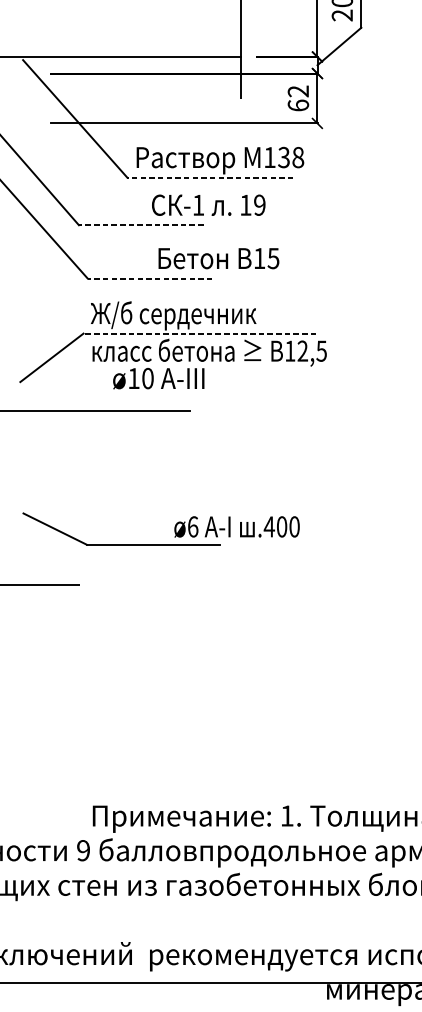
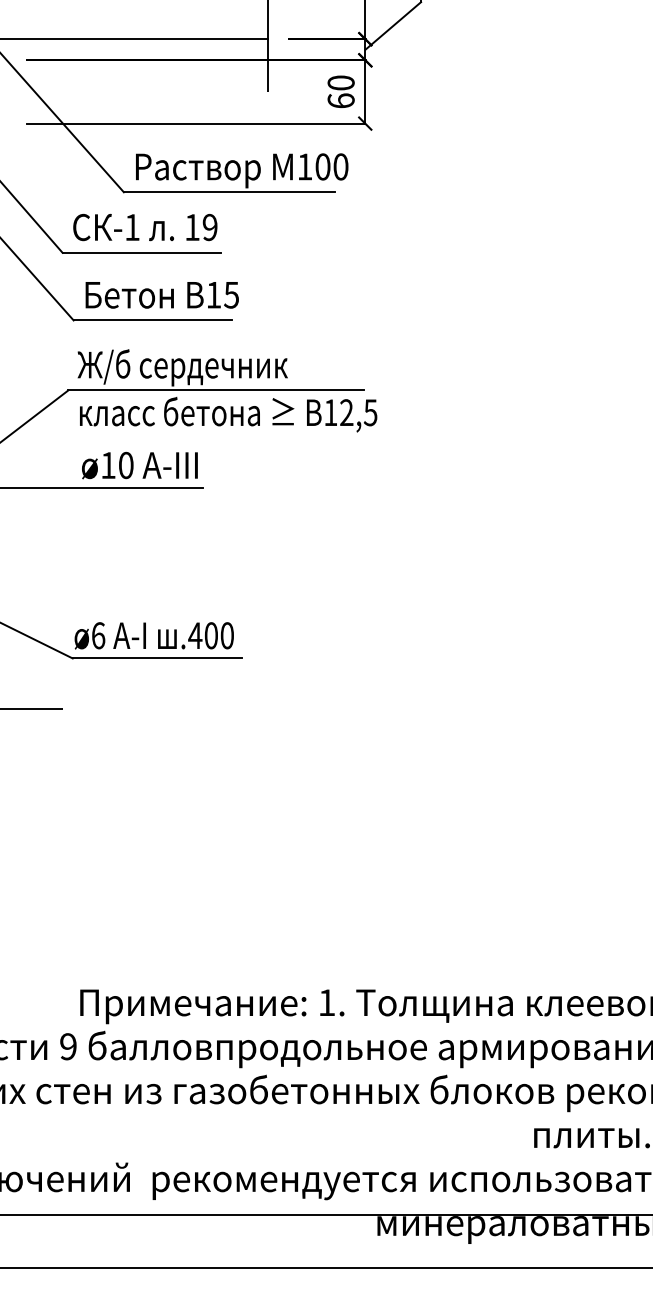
text: (297, 91) -> (340, 82), 62 -> 60
text: (290, 157) -> (331, 166), 138 -> 100
line: (209, 177) -> (228, 192), dashed -> solid
text: (208, 205) -> (145, 227), moved
line: (141, 224) -> (141, 252), dashed -> solid
text: (218, 258) -> (161, 295), moved
line: (149, 278) -> (152, 320), dashed -> solid
line: (200, 333) -> (216, 390), dashed -> solid
text: (158, 378) -> (139, 465), moved
text: (236, 526) -> (153, 635), moved

